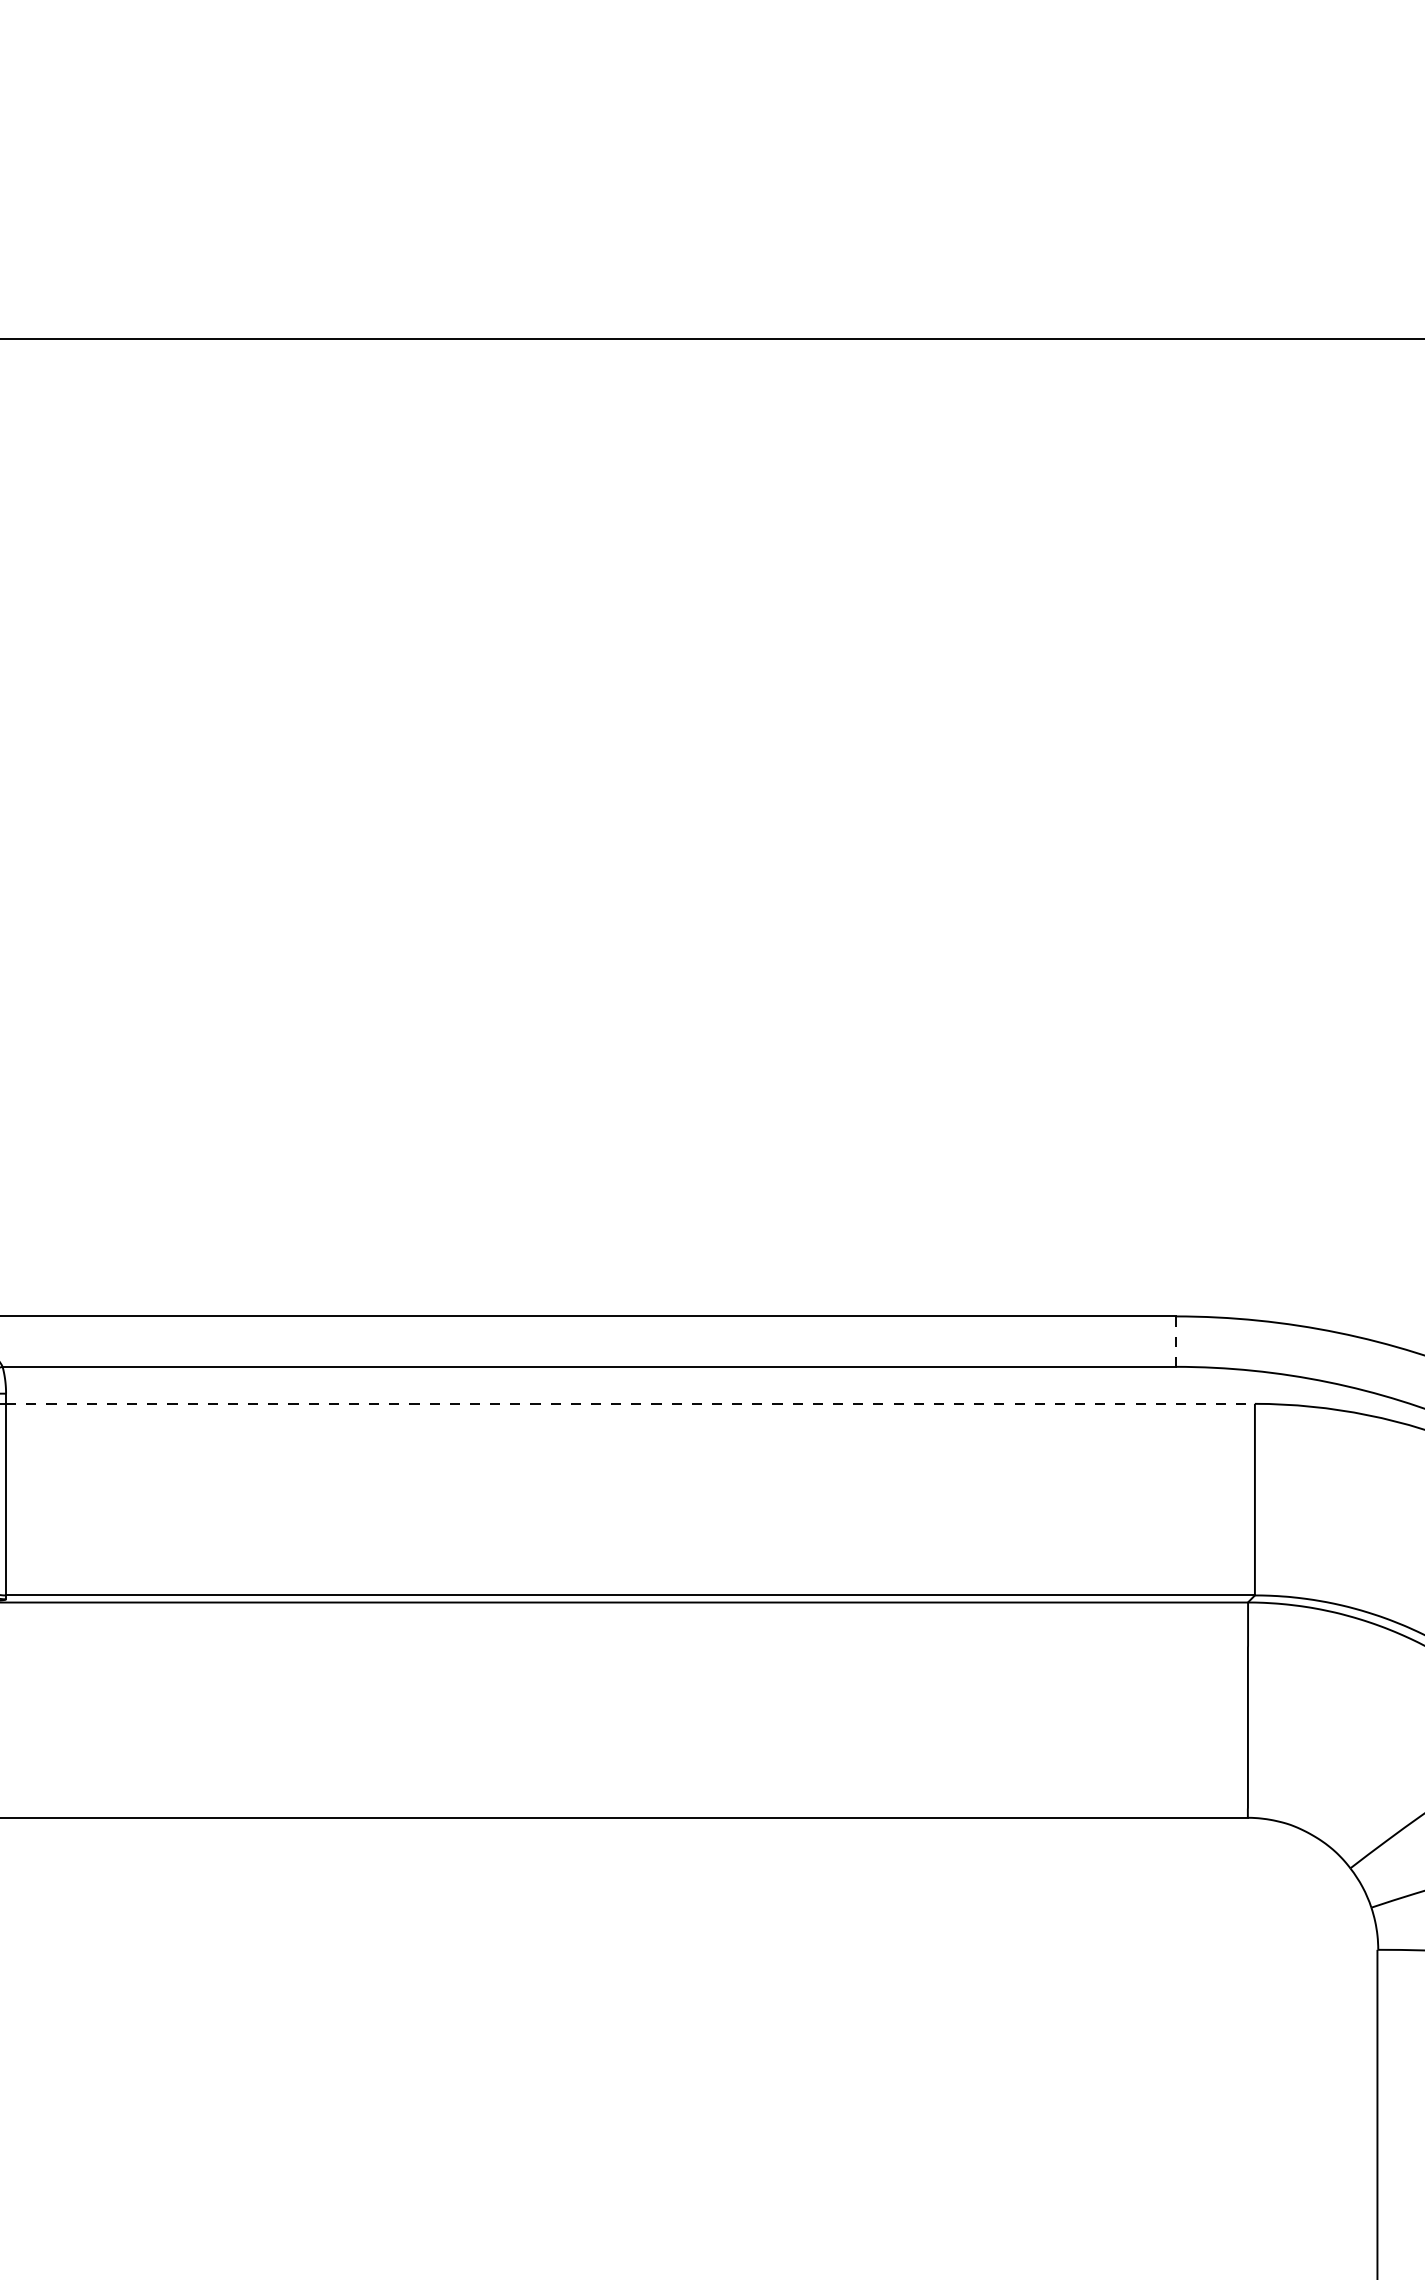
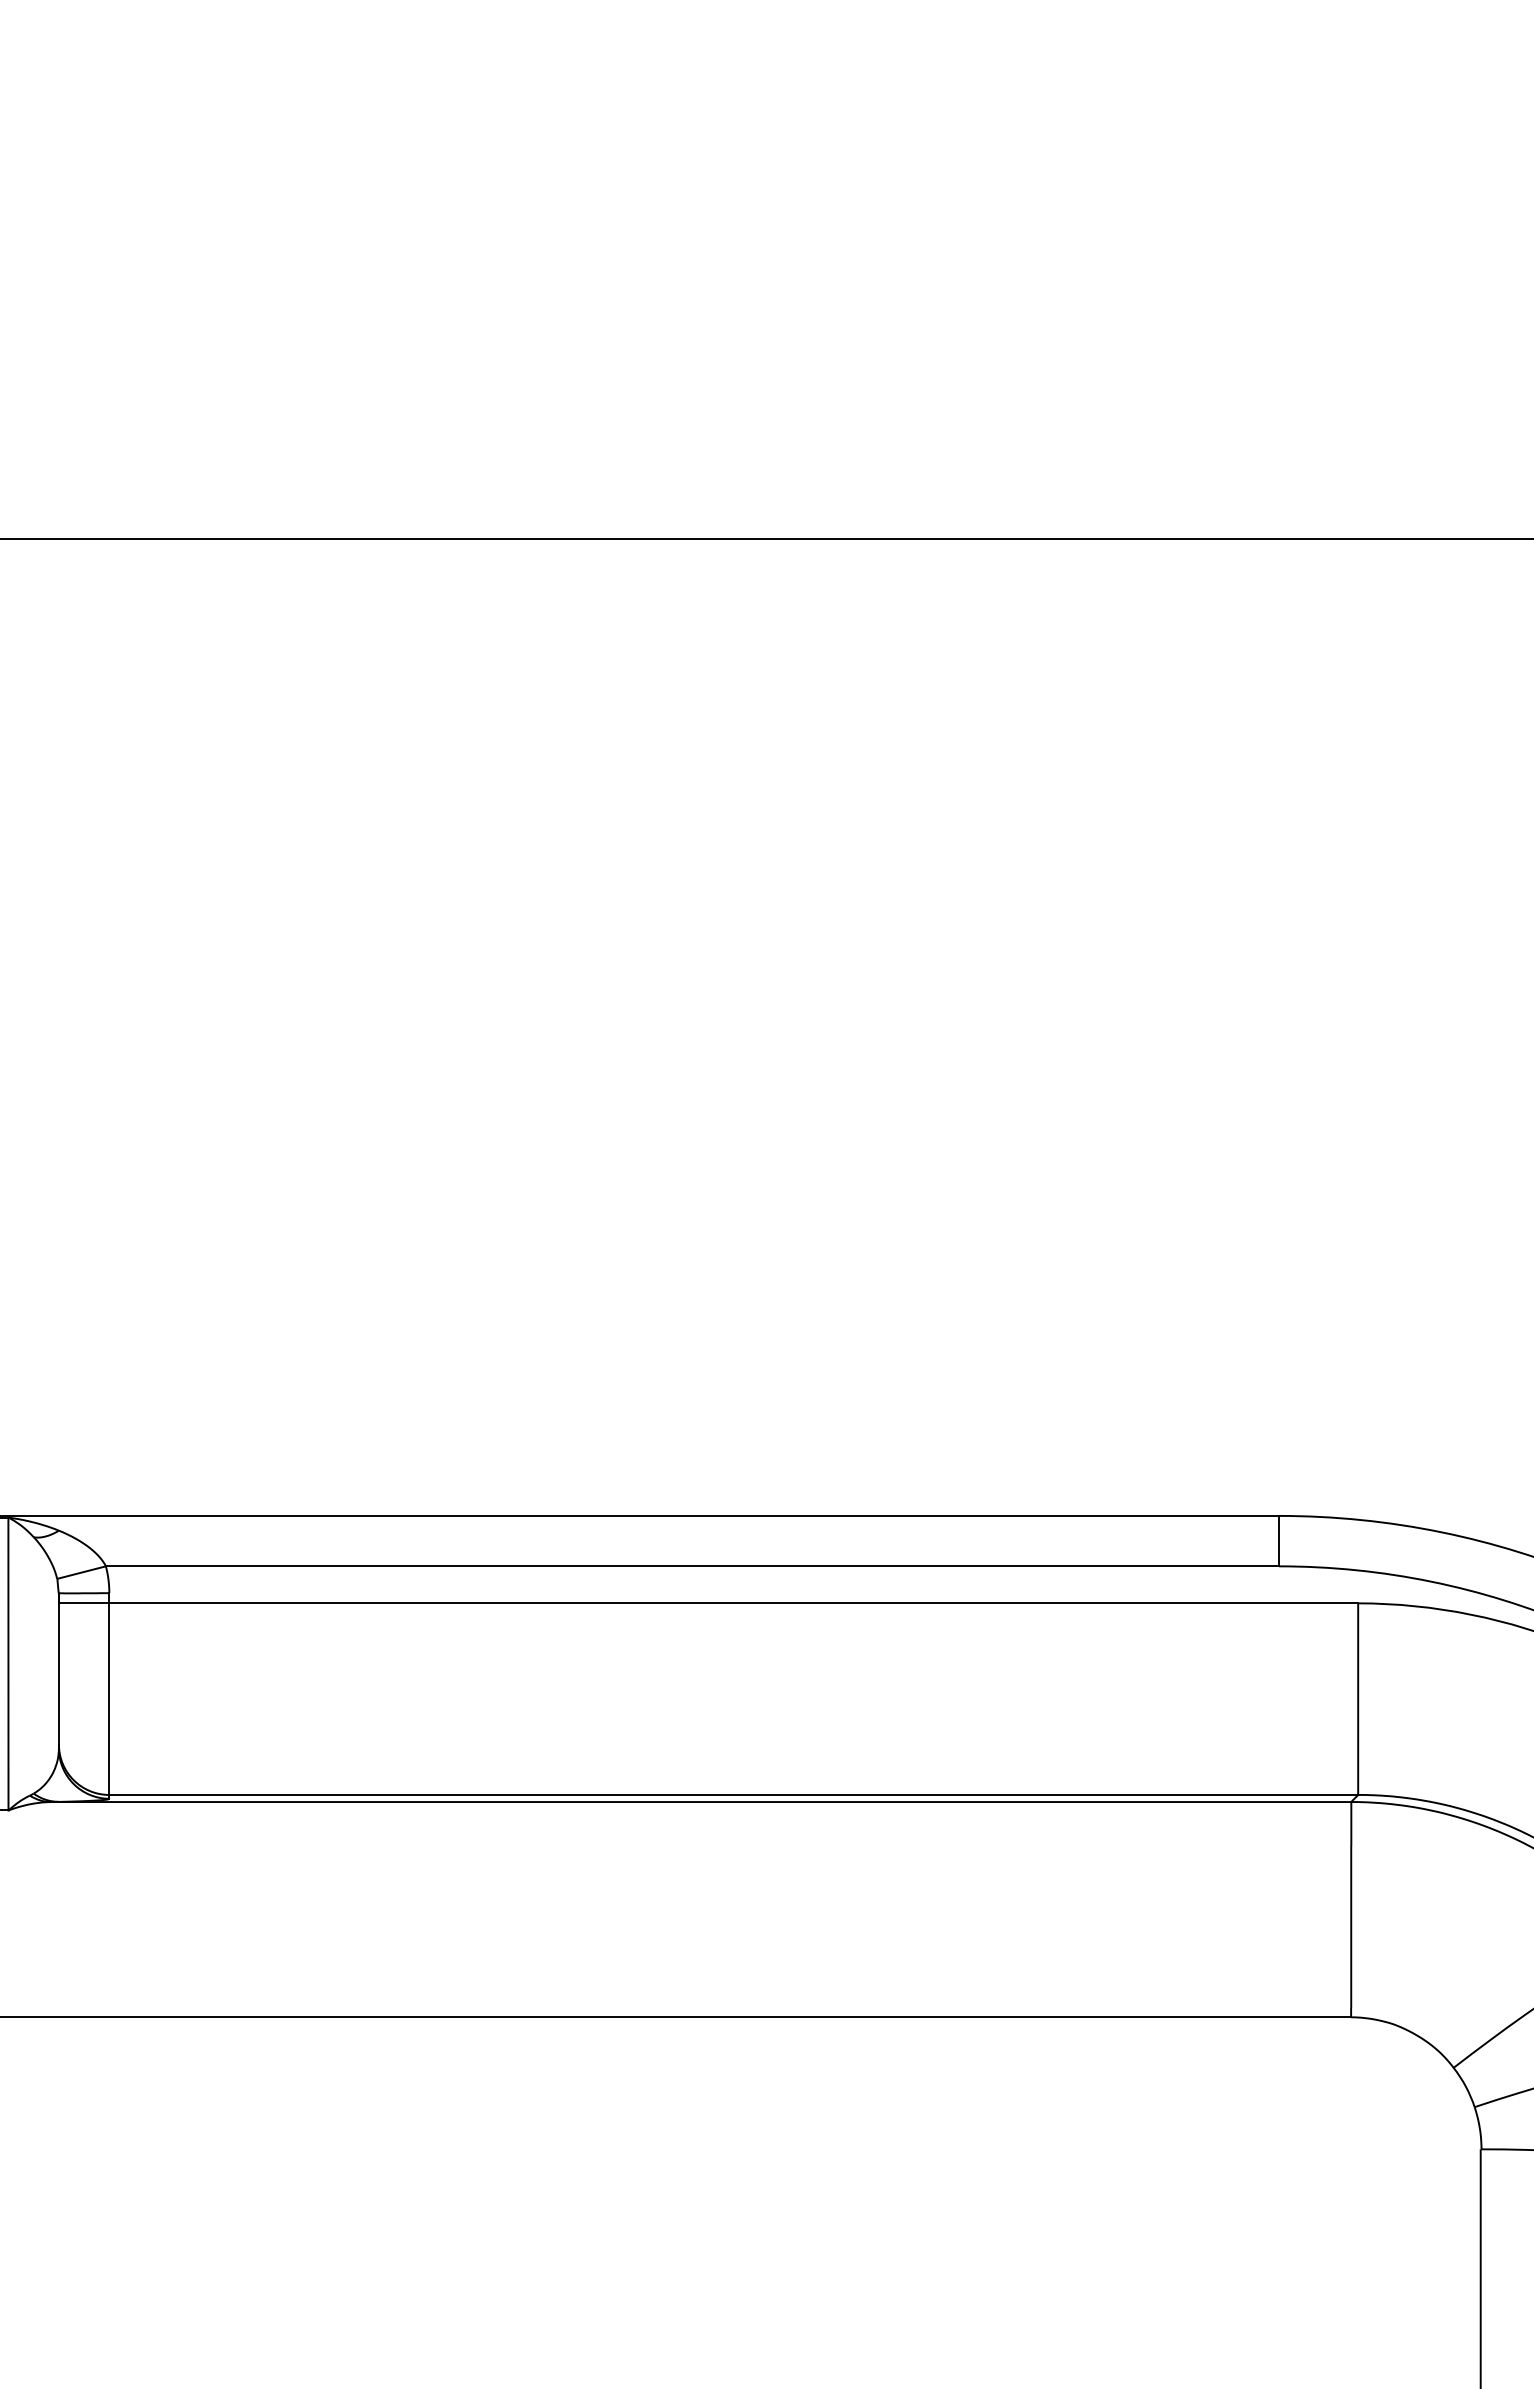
line: (1176, 1342) -> (1279, 1541), dashed -> solid
line: (631, 1404) -> (734, 1603), dashed -> solid

